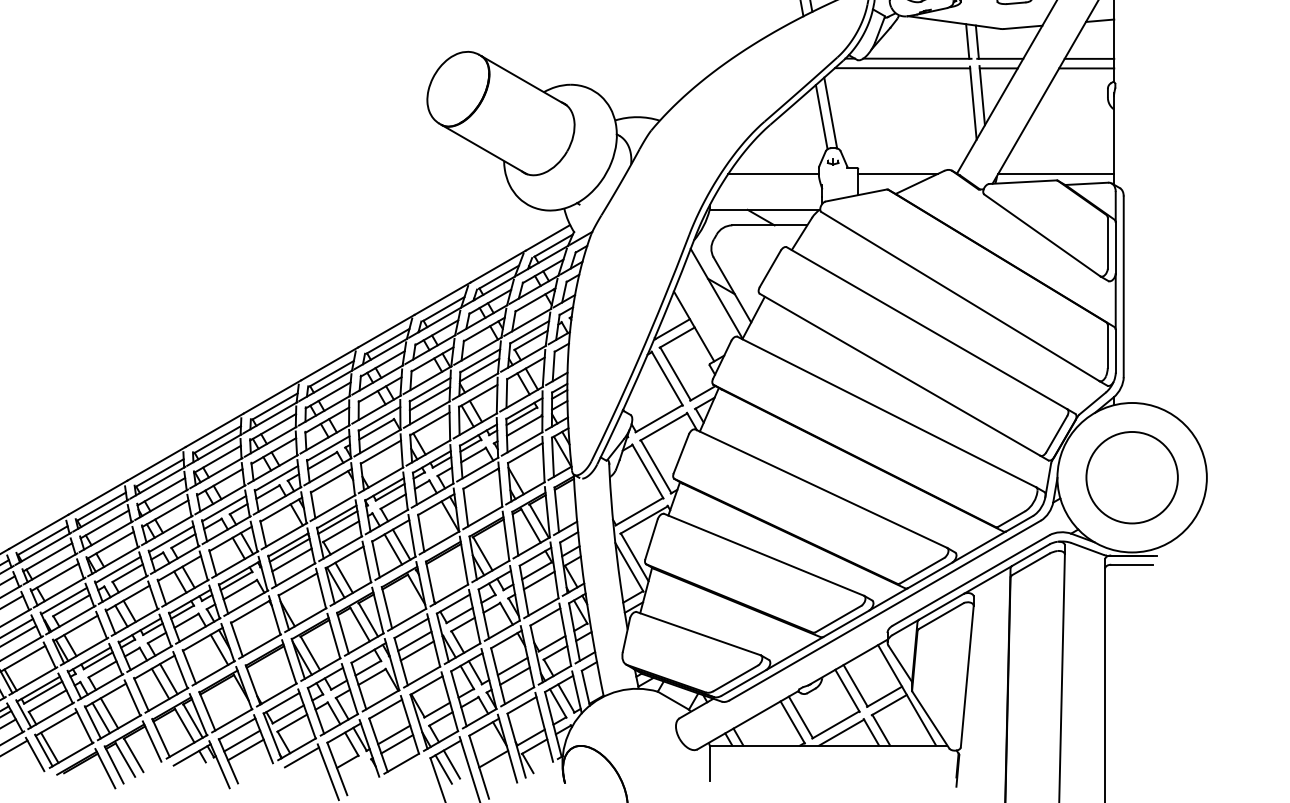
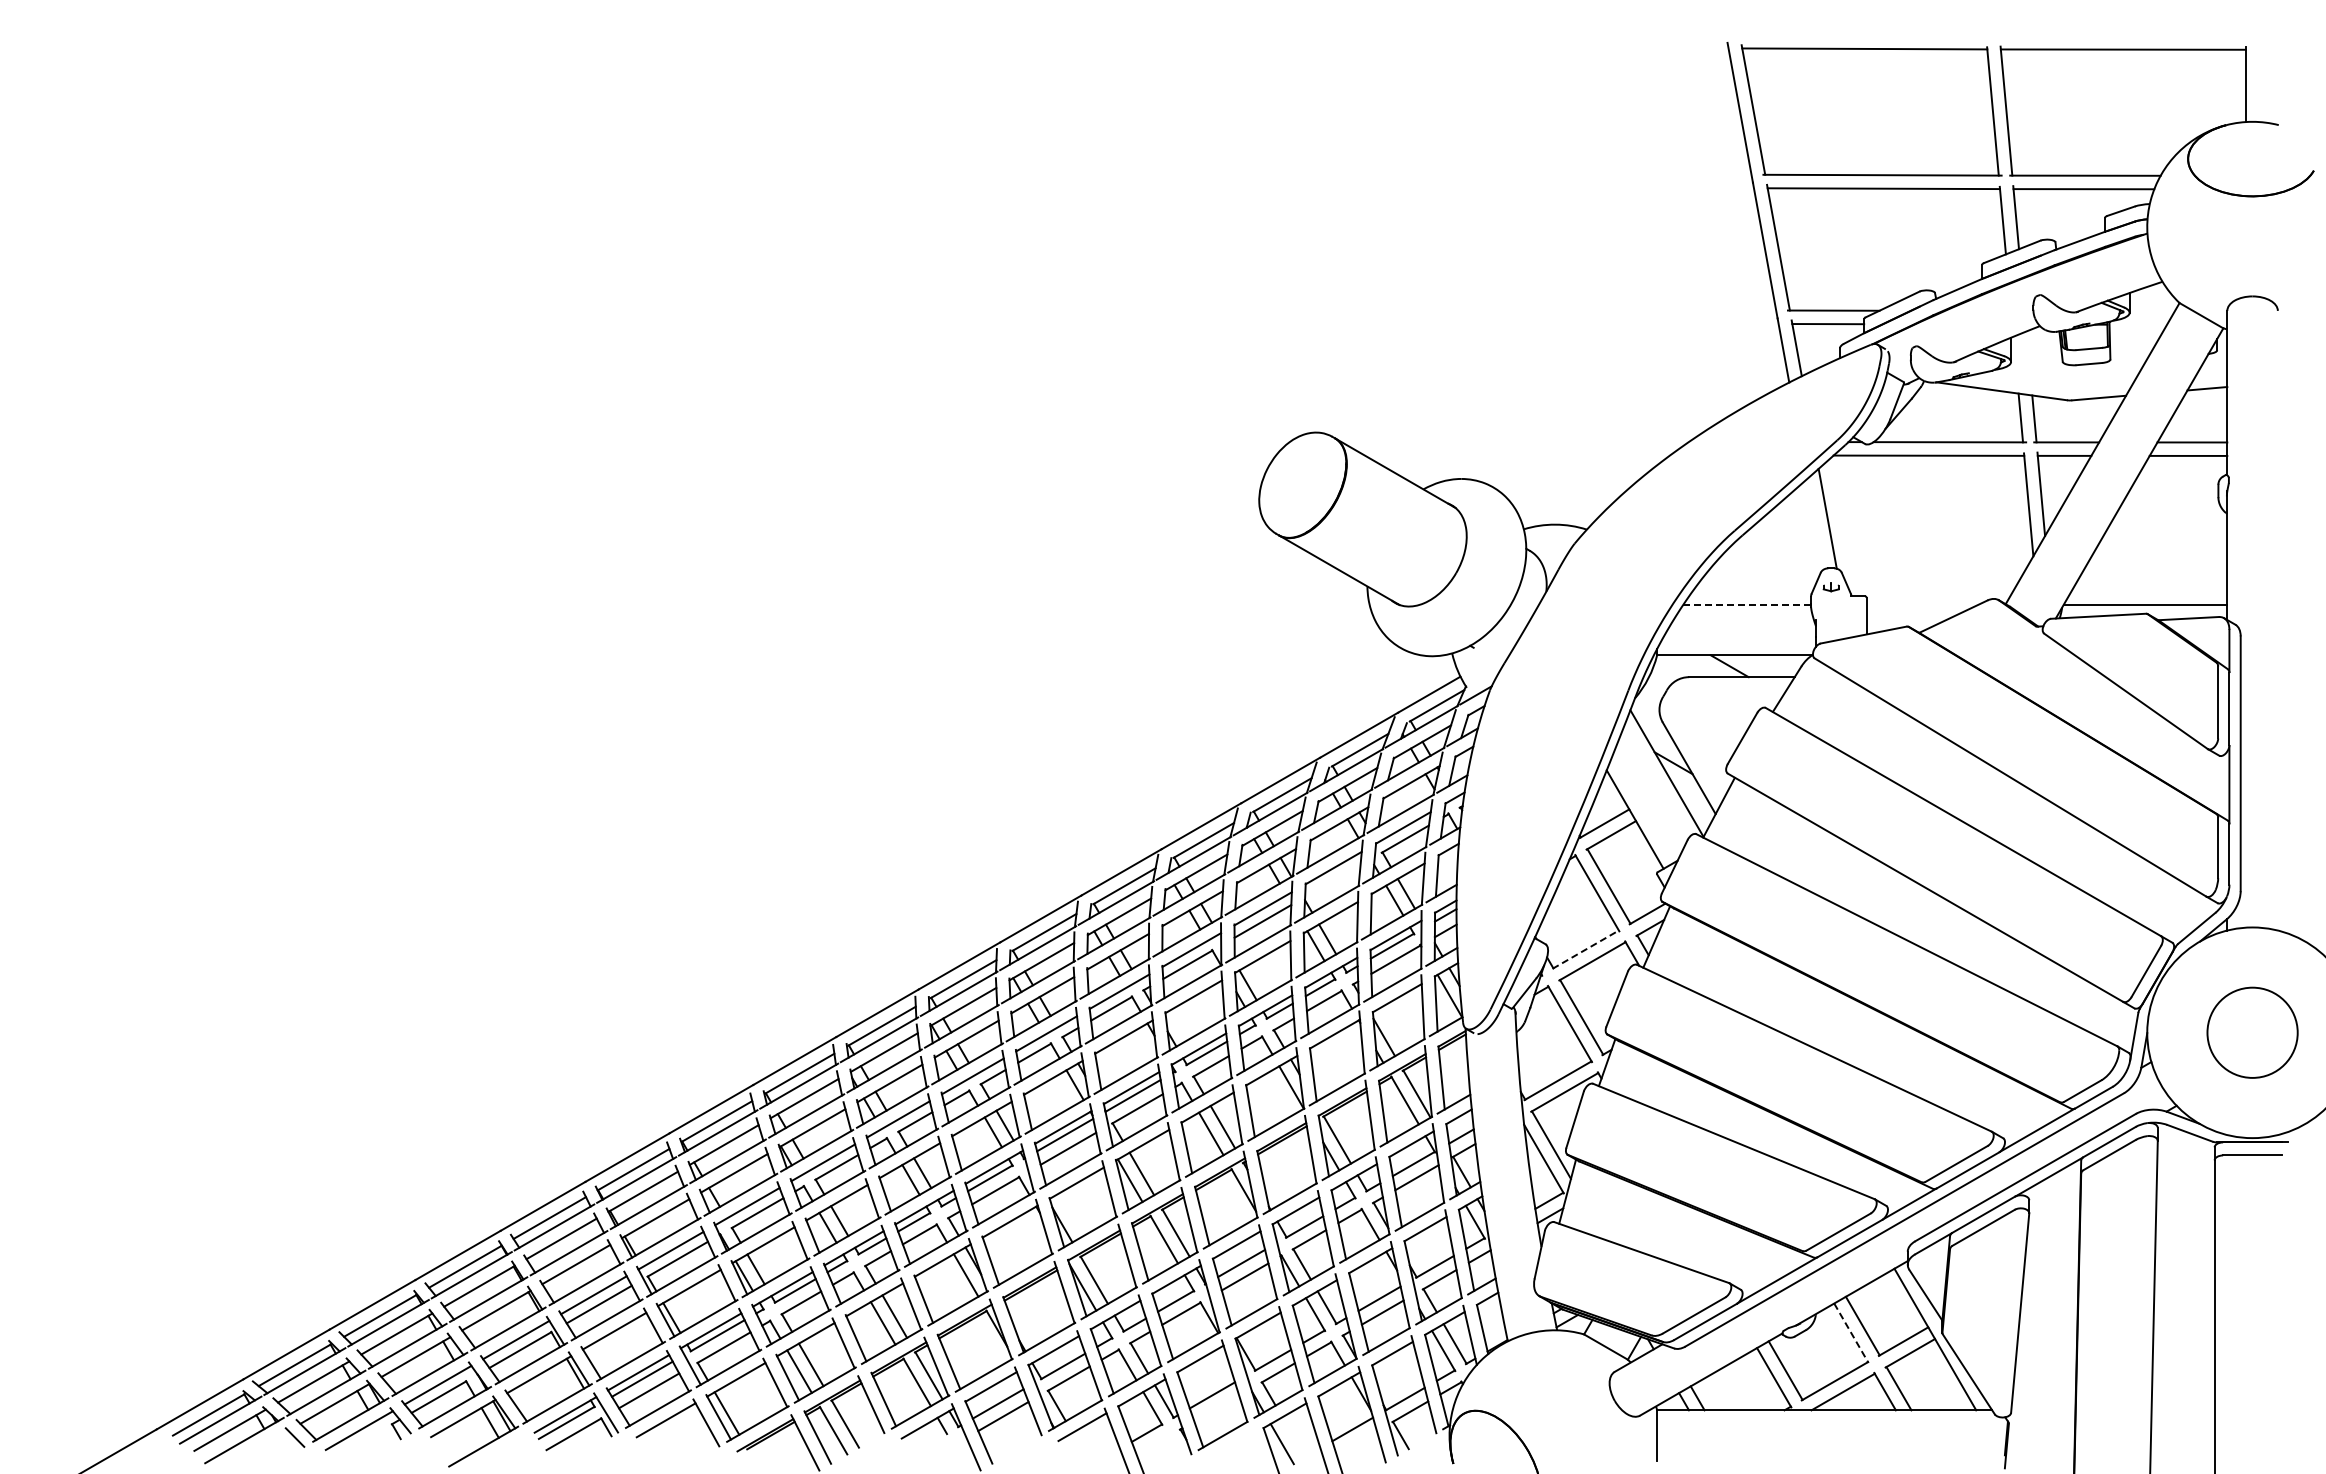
line: (821, 117) -> (1814, 524), removed
line: (773, 173) -> (1747, 604), solid -> dashed
line: (897, 173) -> (1922, 604), removed
line: (479, 370) -> (1332, 881), removed
line: (659, 418) -> (1586, 949), solid -> dashed
circle: (1132, 477) -> (2252, 1032), size x0.7
line: (847, 691) -> (1851, 1333), solid -> dashed
line: (397, 744) -> (1216, 1408), removed
line: (451, 764) -> (1293, 1436), removed

